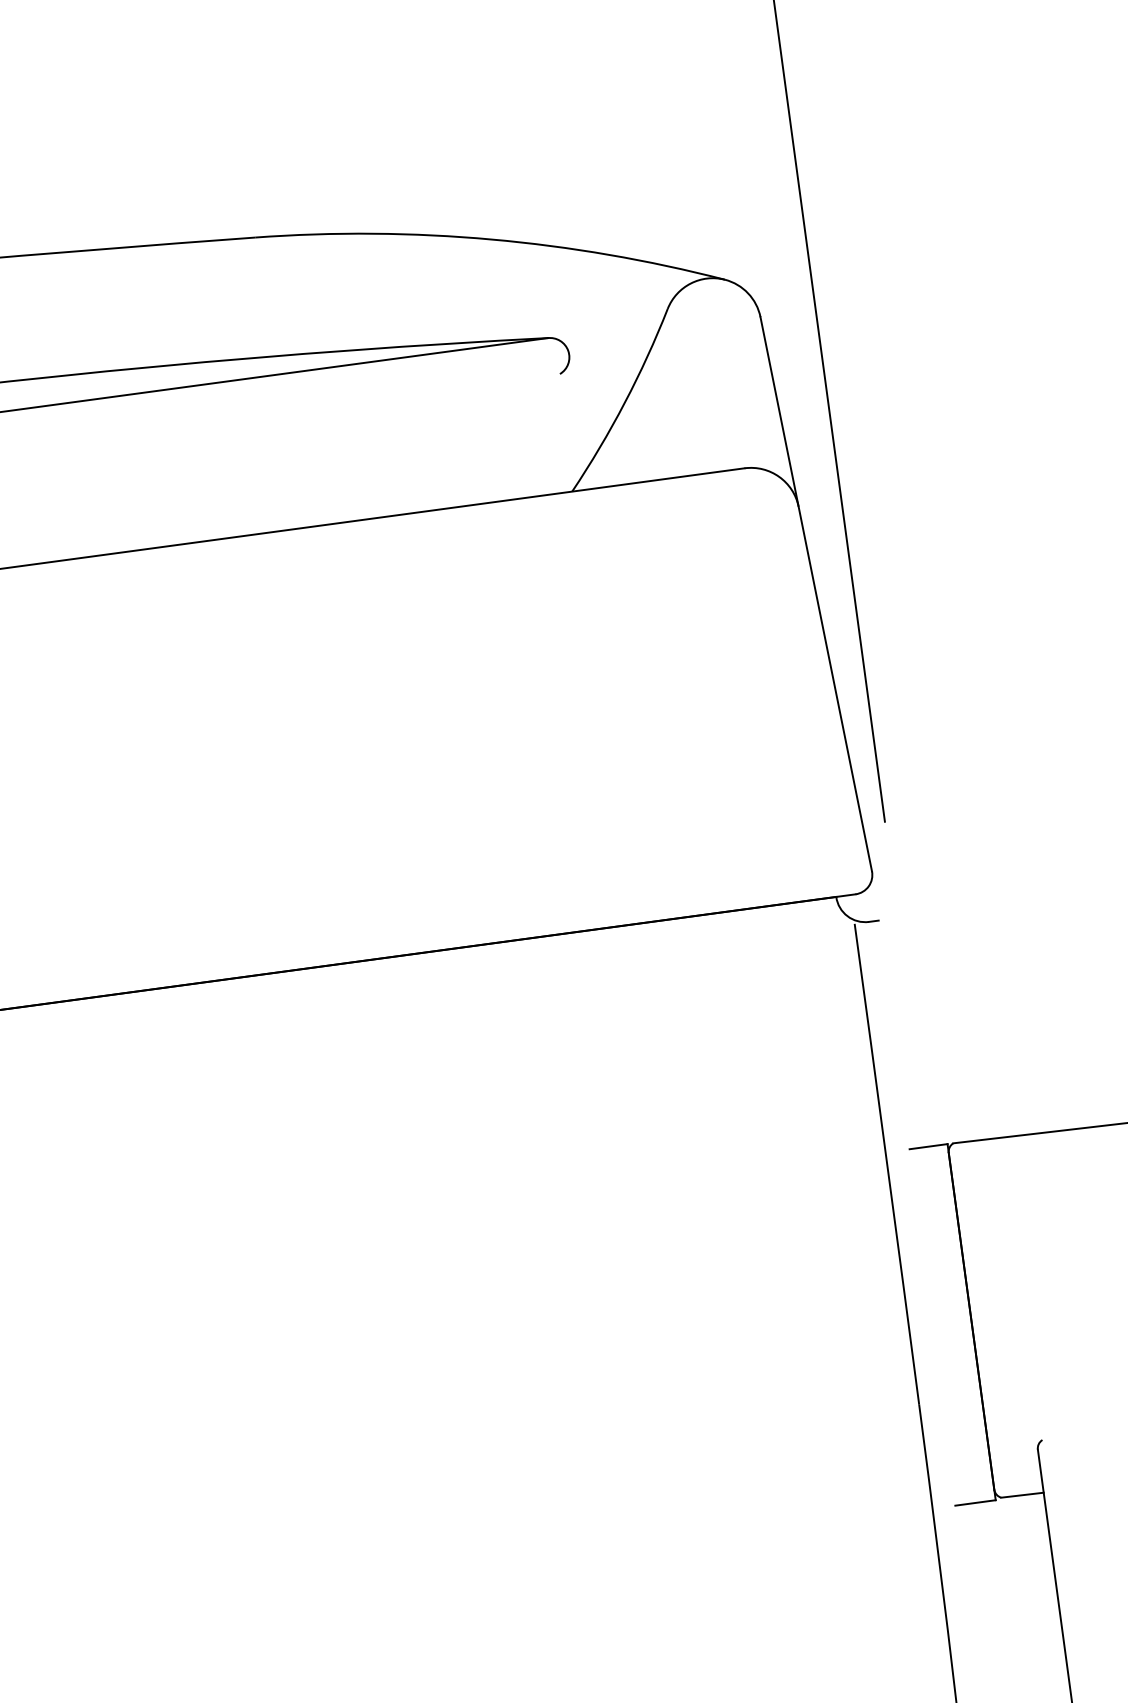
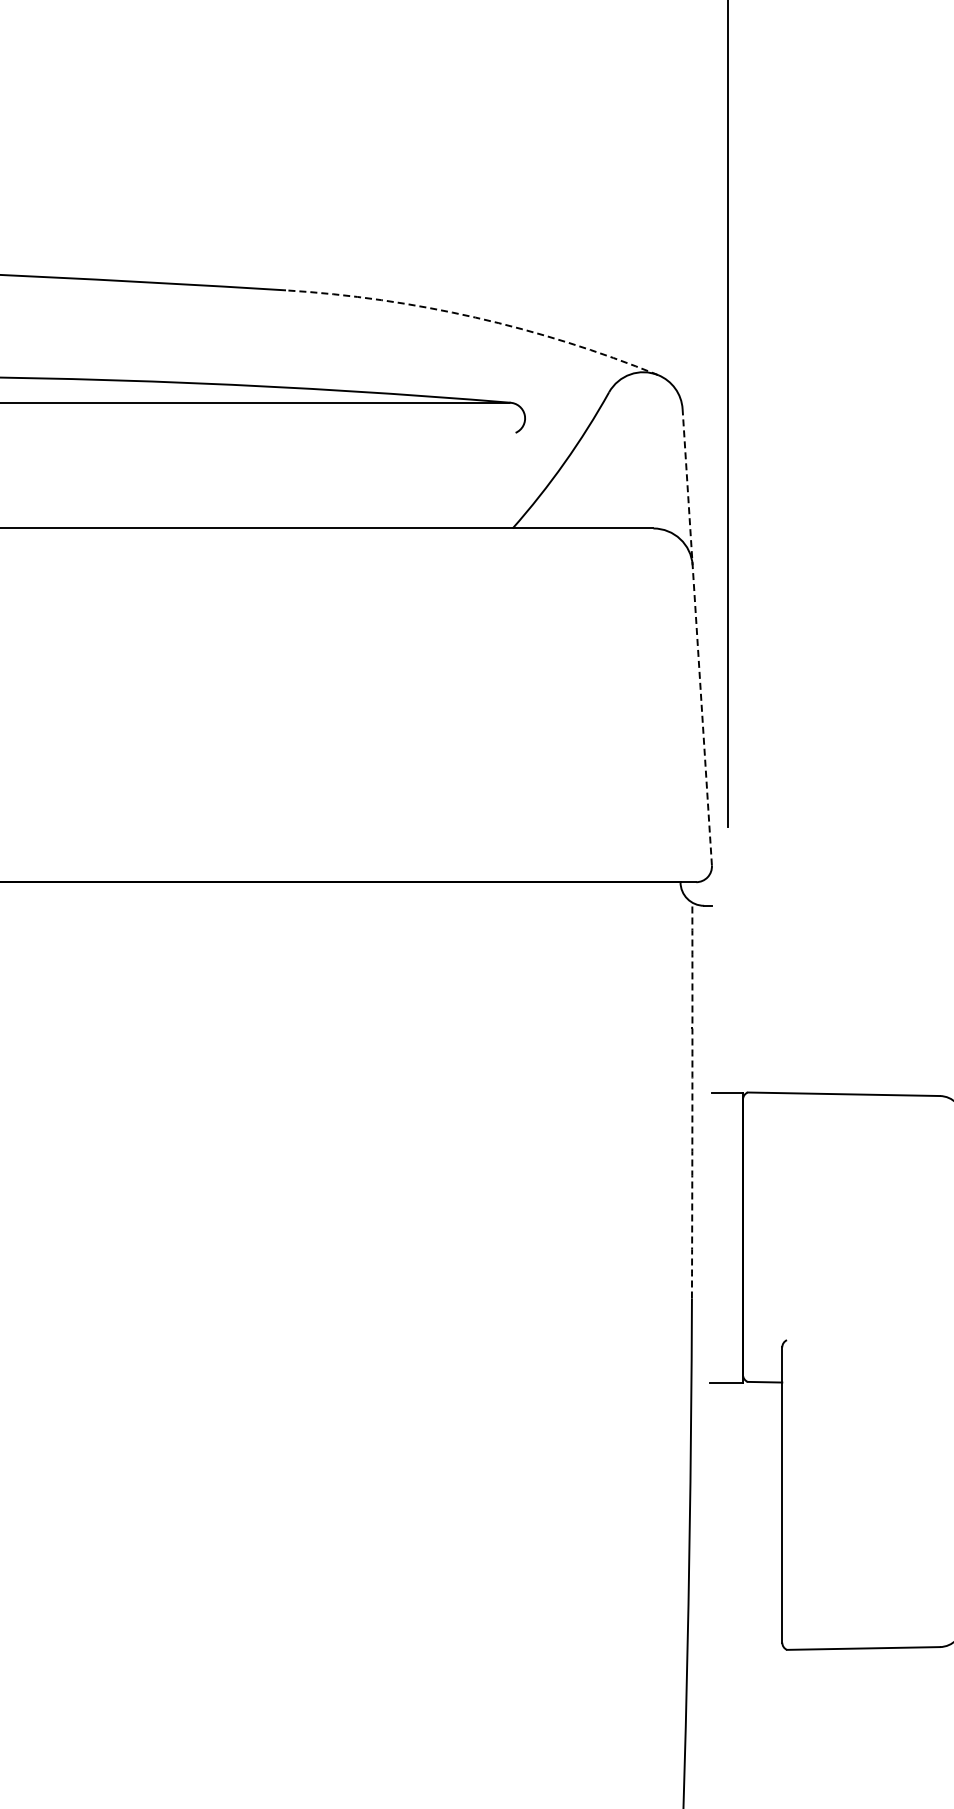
arc: (491, 239) -> (475, 317), solid -> dashed
line: (816, 594) -> (697, 637), solid -> dashed
arc: (887, 1164) -> (692, 1102), solid -> dashed

